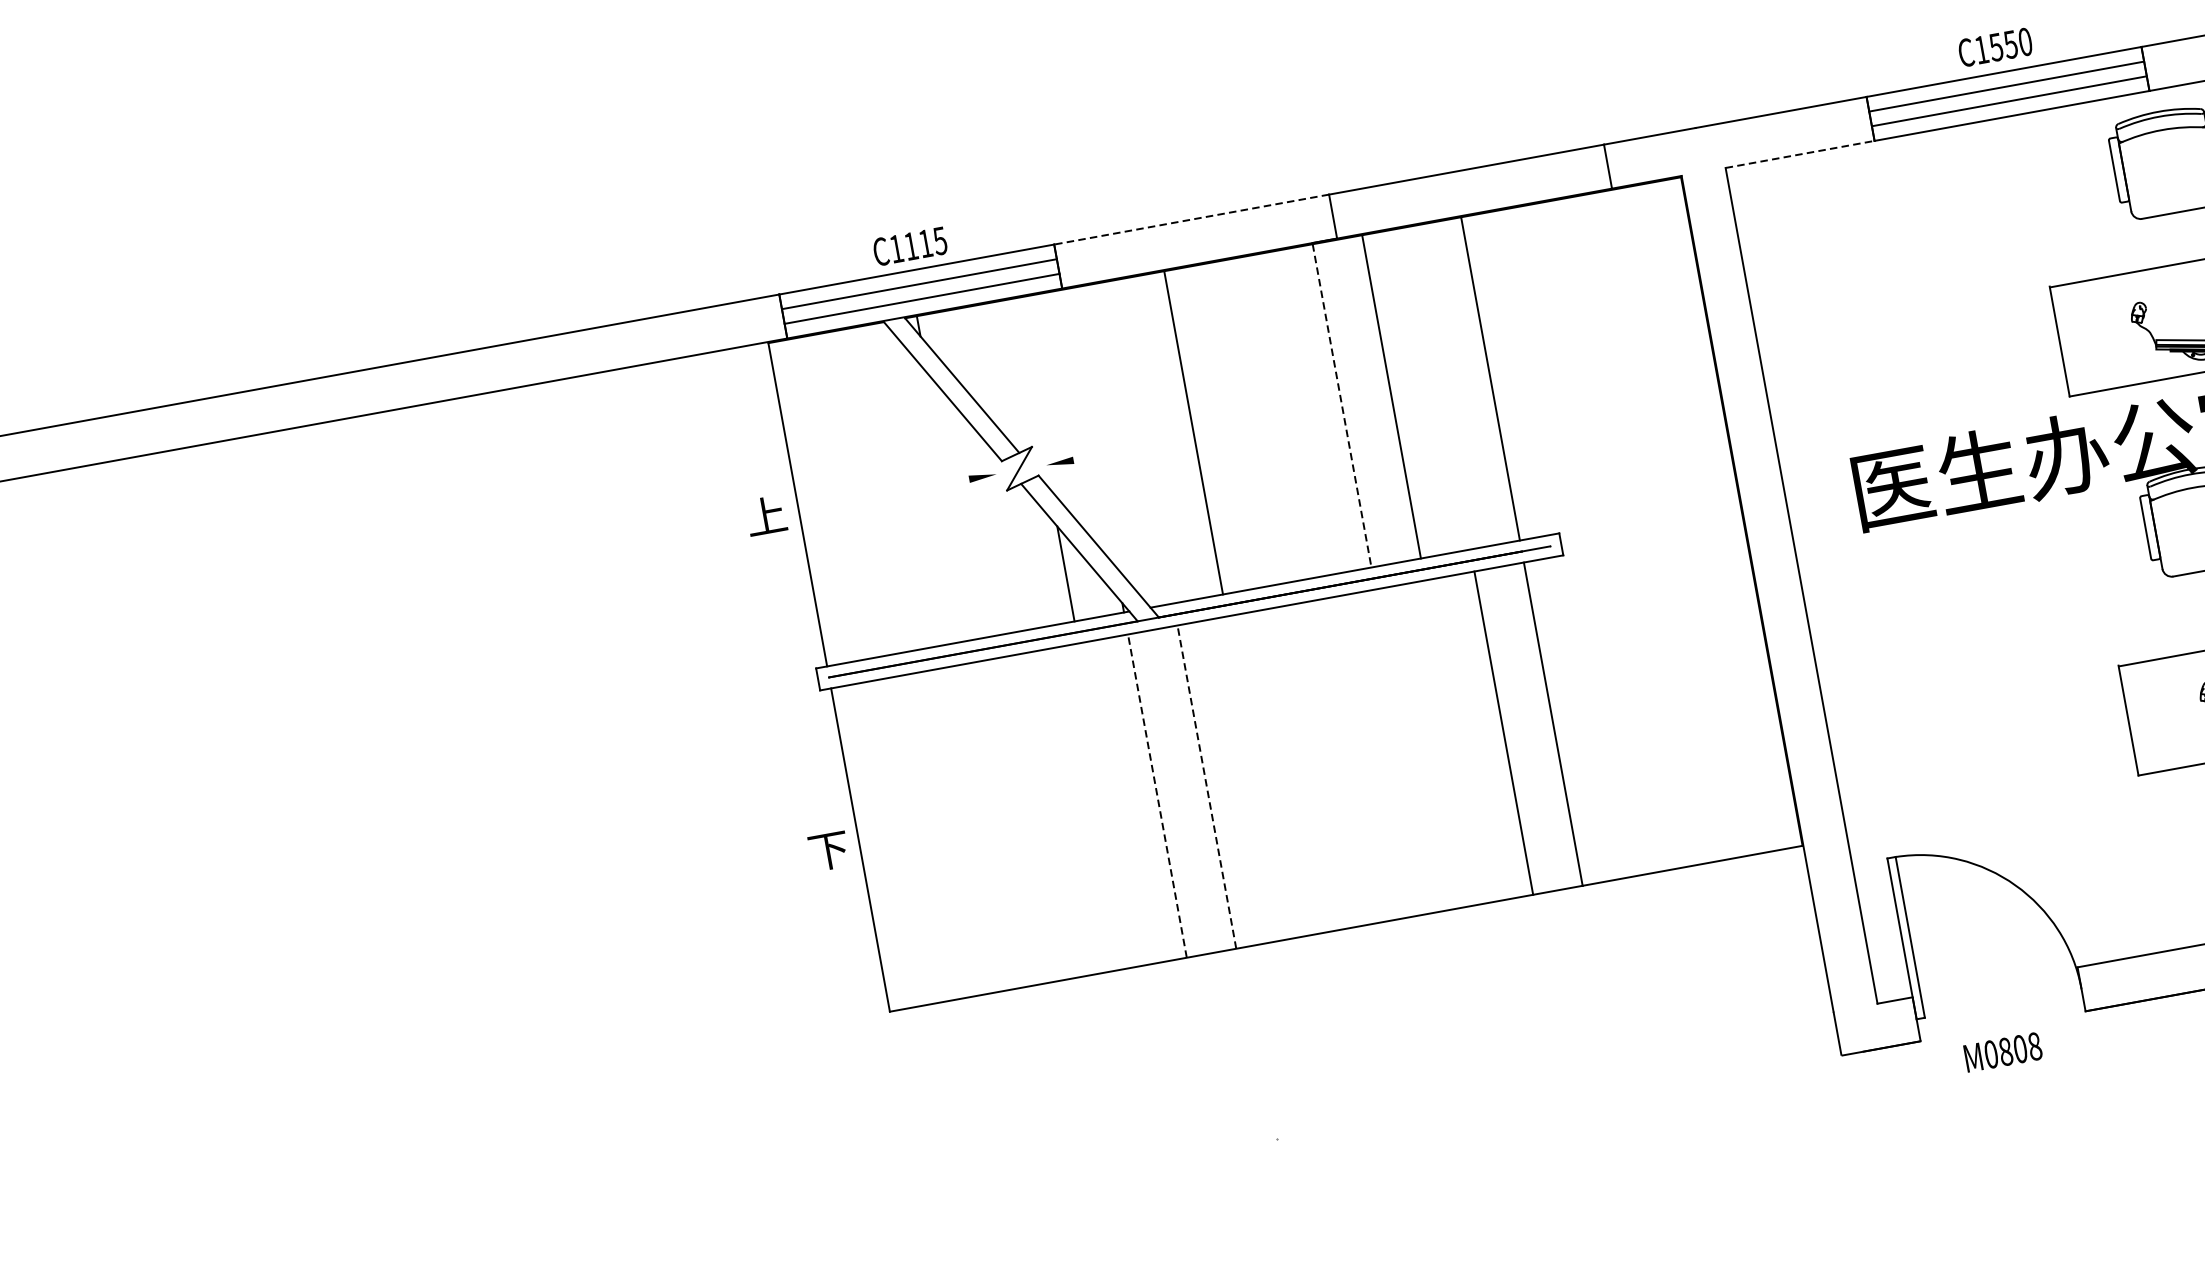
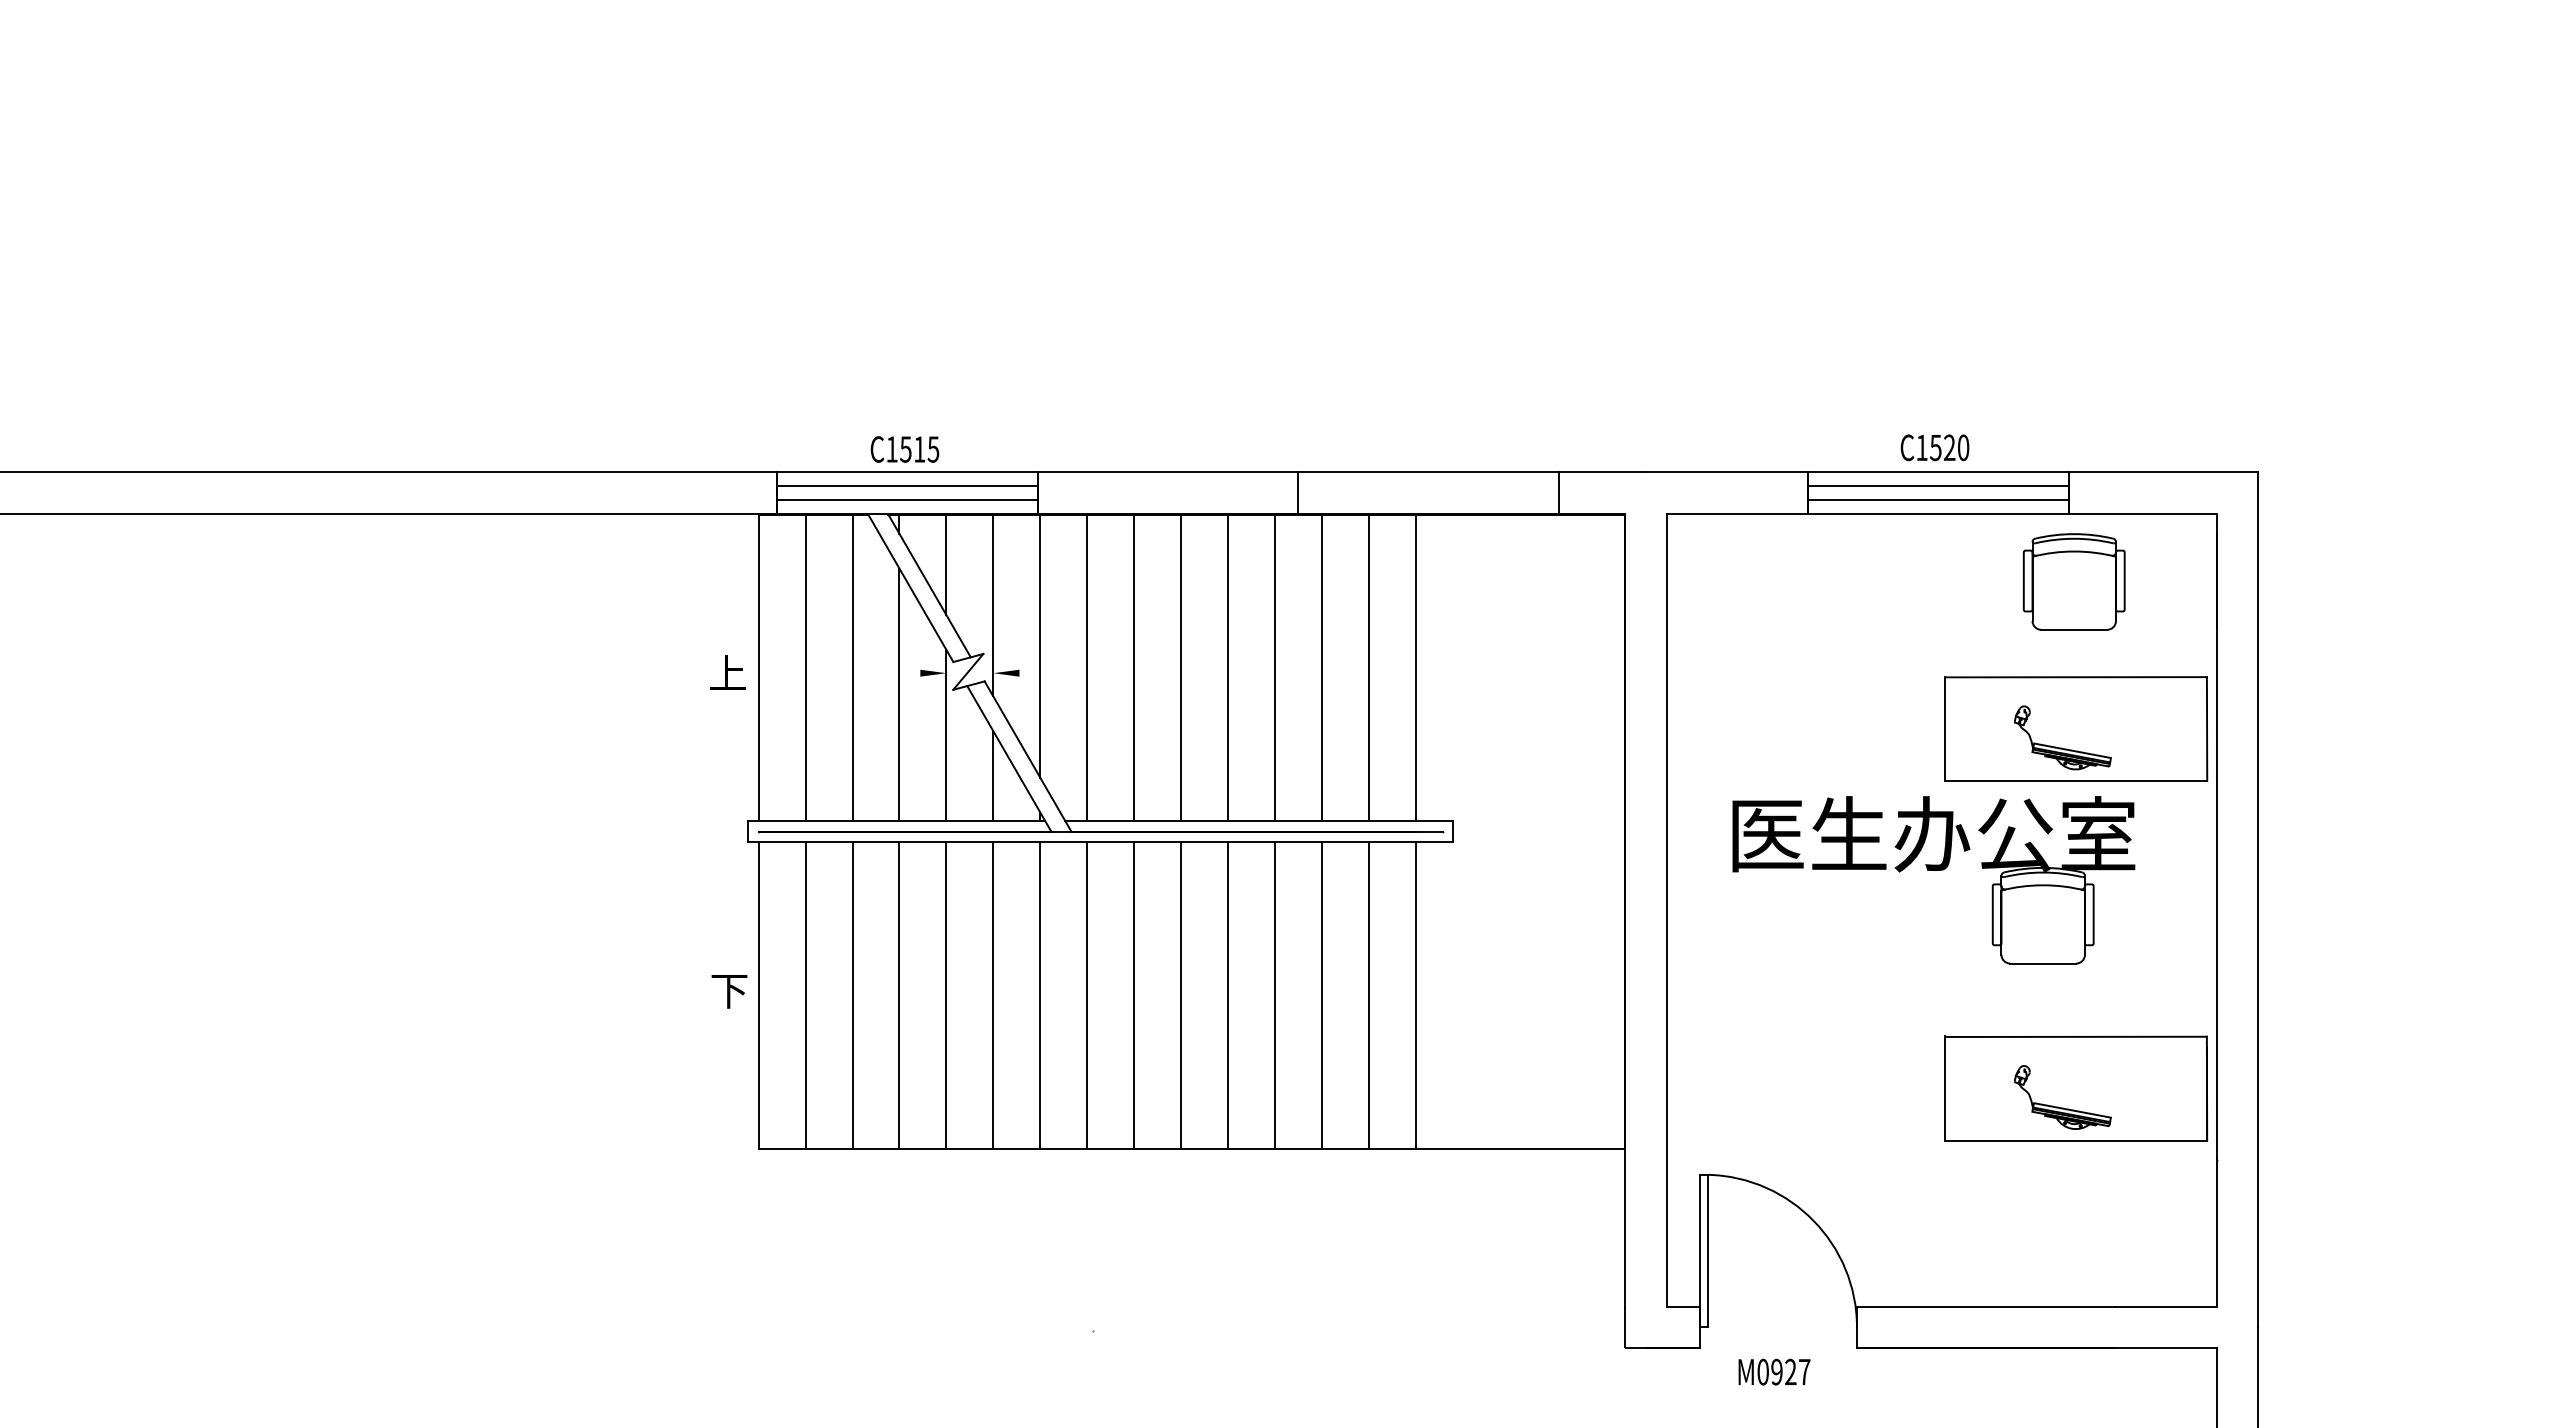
text: (2010, 44) -> (1949, 447), C1550 -> C1520
line: (1799, 154) -> (1737, 513), dashed -> solid
line: (1191, 219) -> (1167, 471), dashed -> solid
text: (910, 246) -> (905, 449), C1115 -> C1515
line: (975, 359) -> (946, 564), added
line: (1441, 387) -> (1369, 667), added
line: (1033, 393) -> (993, 605), added
line: (1342, 406) -> (1275, 668), dashed -> solid
line: (1292, 414) -> (1228, 667), added
line: (1243, 423) -> (1181, 667), added
line: (1090, 427) -> (1040, 645), added
line: (1144, 441) -> (1087, 667), added
line: (896, 486) -> (852, 667), added
line: (847, 495) -> (805, 667), added
line: (951, 505) -> (899, 694), added
line: (1008, 539) -> (946, 735), added
line: (1454, 741) -> (1322, 995), added
line: (1405, 750) -> (1275, 995), added
line: (1355, 759) -> (1228, 995), added
line: (1306, 768) -> (1181, 995), added
line: (1256, 777) -> (1134, 995), added
line: (1207, 786) -> (1087, 995), dashed -> solid
line: (1157, 795) -> (1040, 995), dashed -> solid
line: (1108, 804) -> (993, 995), added
line: (1058, 813) -> (946, 995), added
line: (1008, 822) -> (899, 995), added
line: (959, 831) -> (852, 995), added
line: (909, 840) -> (805, 995), added
text: (2019, 1048) -> (1790, 1371), M0808 -> M0927

